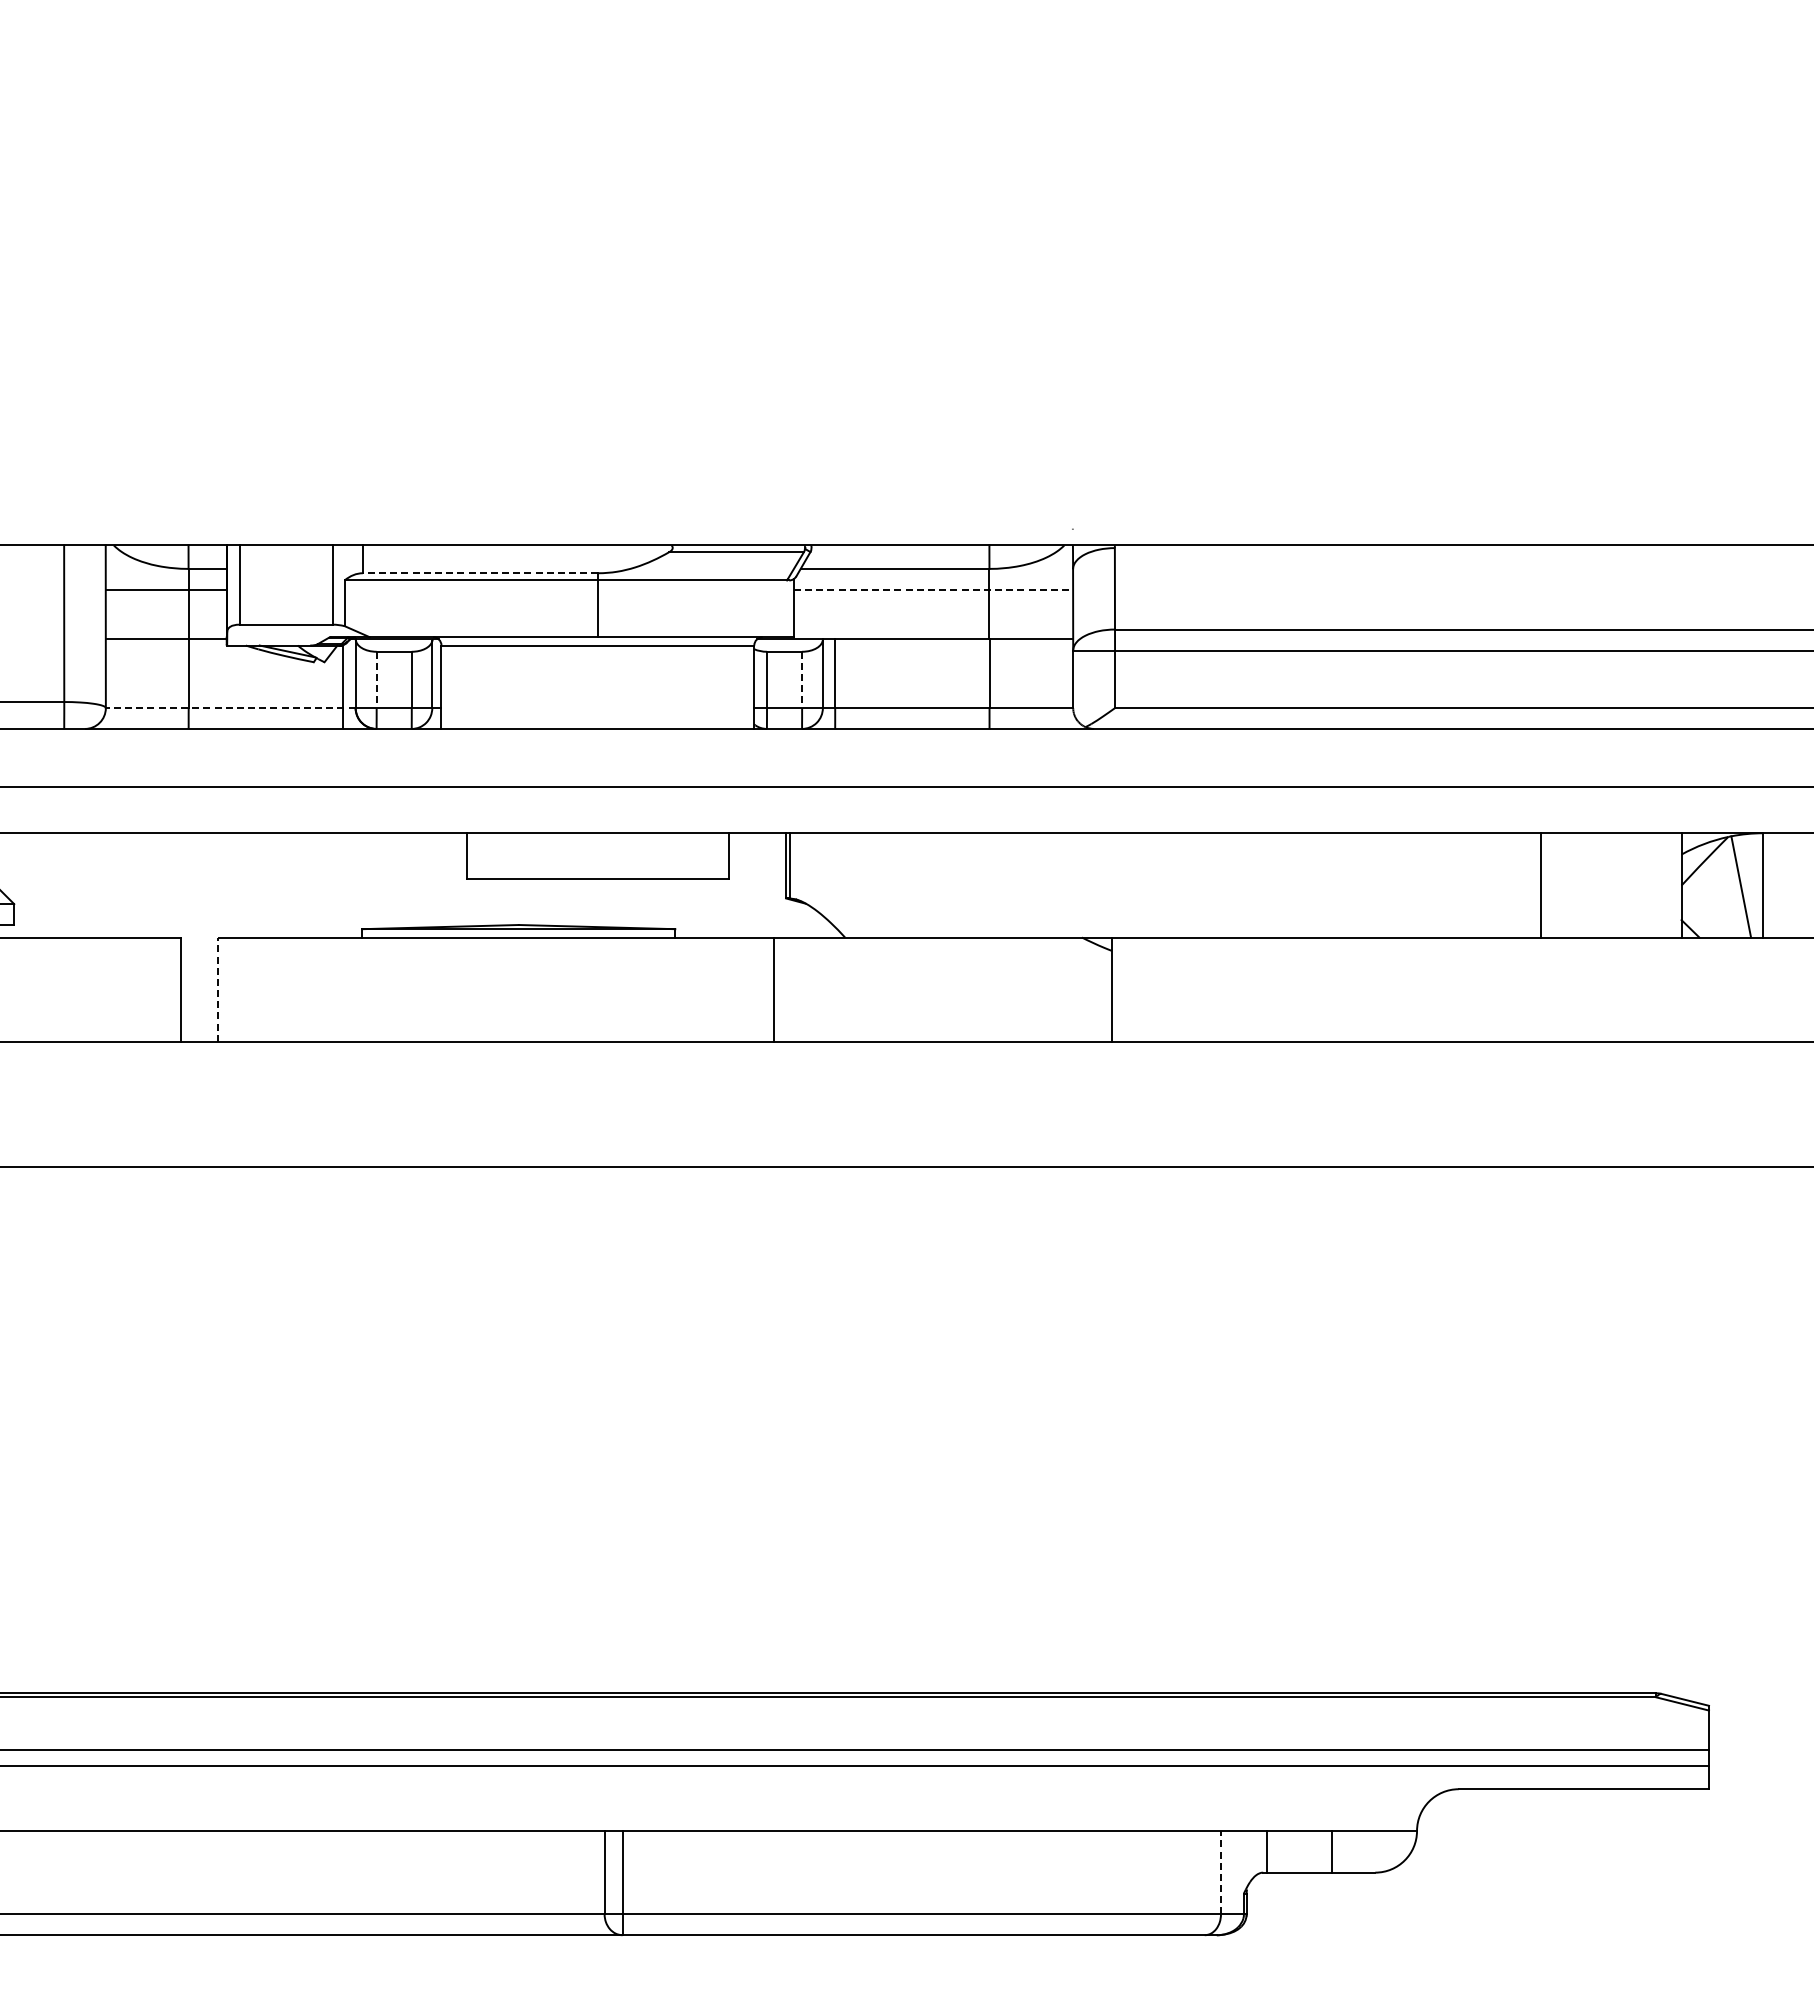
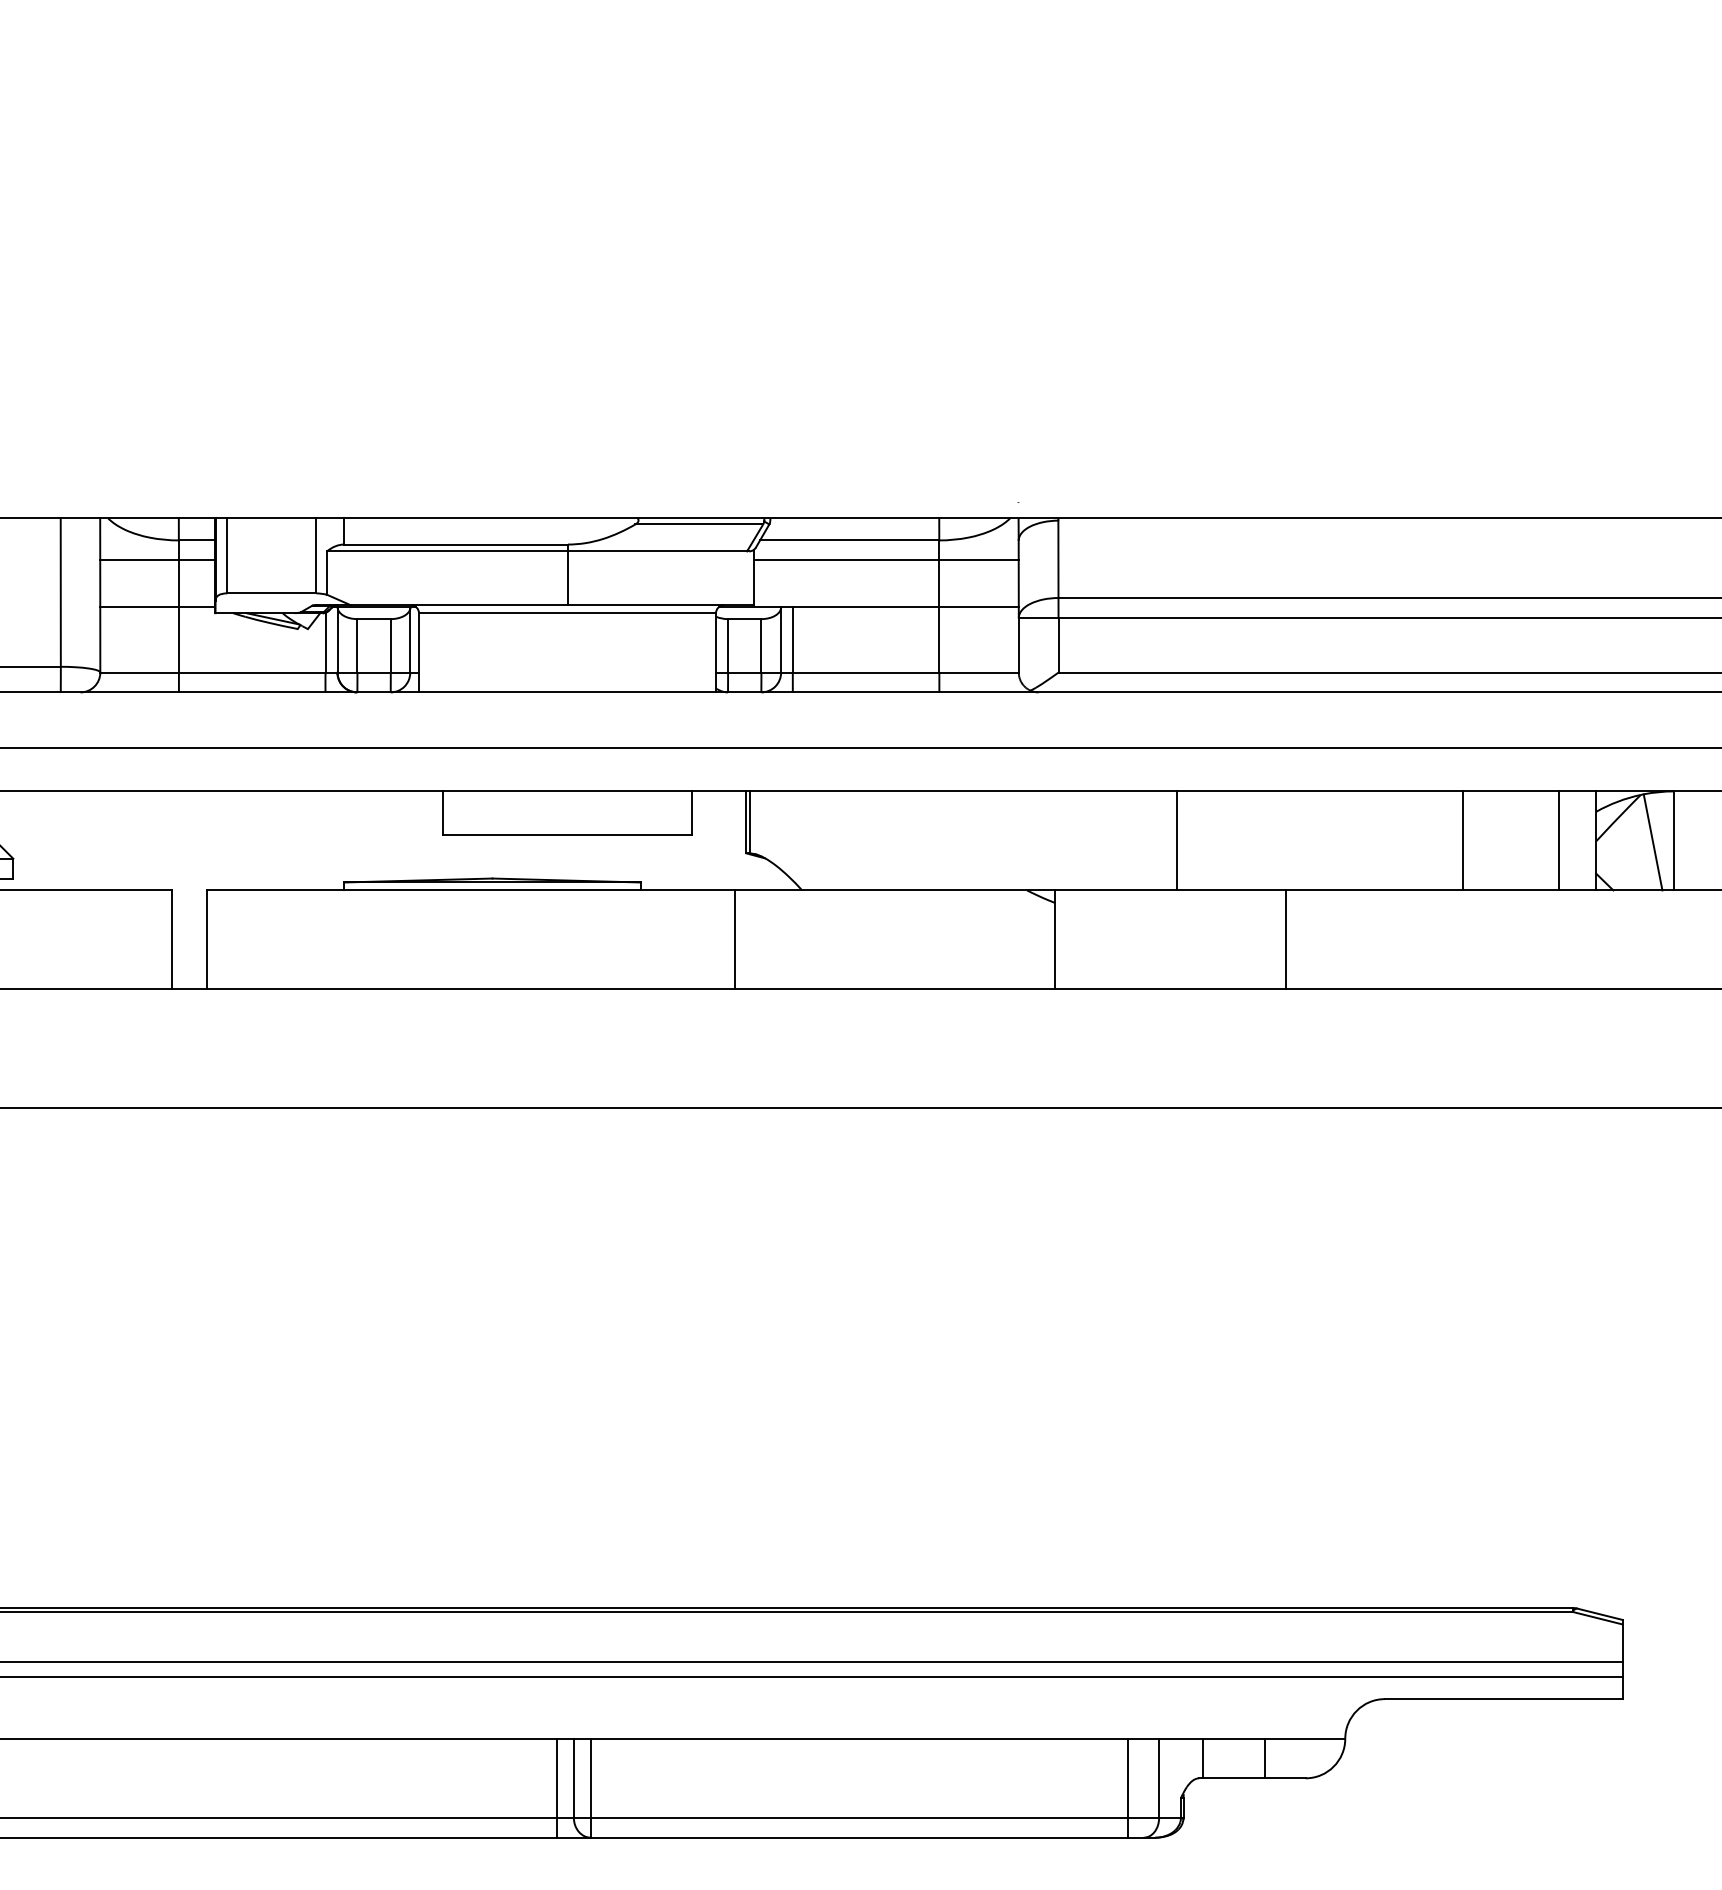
line: (480, 573) -> (456, 544), dashed -> solid
line: (933, 589) -> (886, 559), dashed -> solid
line: (376, 680) -> (357, 646), dashed -> solid
line: (802, 680) -> (761, 646), dashed -> solid
line: (230, 708) -> (218, 672), dashed -> solid
line: (1239, 885) -> (1176, 841), added
line: (1642, 885) -> (1559, 841), added
line: (218, 989) -> (207, 939), dashed -> solid
line: (1354, 989) -> (1285, 939), added
line: (1220, 1872) -> (1158, 1778), dashed -> solid
line: (586, 1882) -> (556, 1787), added
line: (1188, 1882) -> (1128, 1787), added

